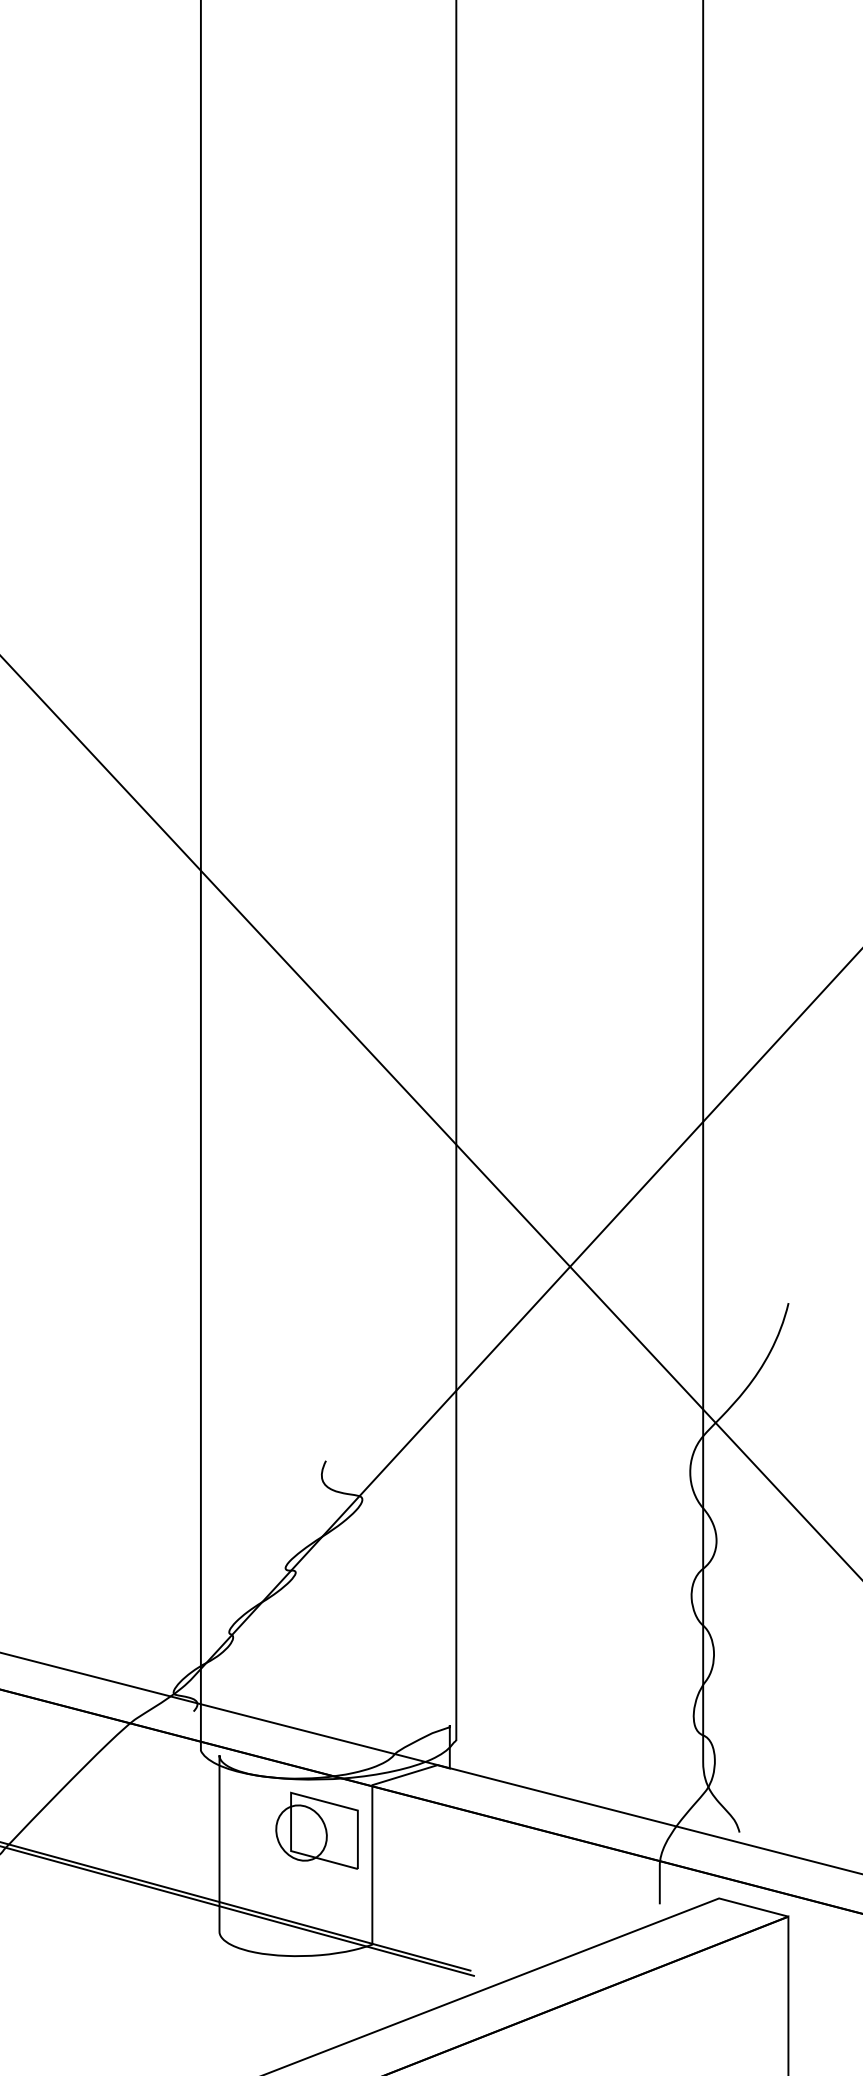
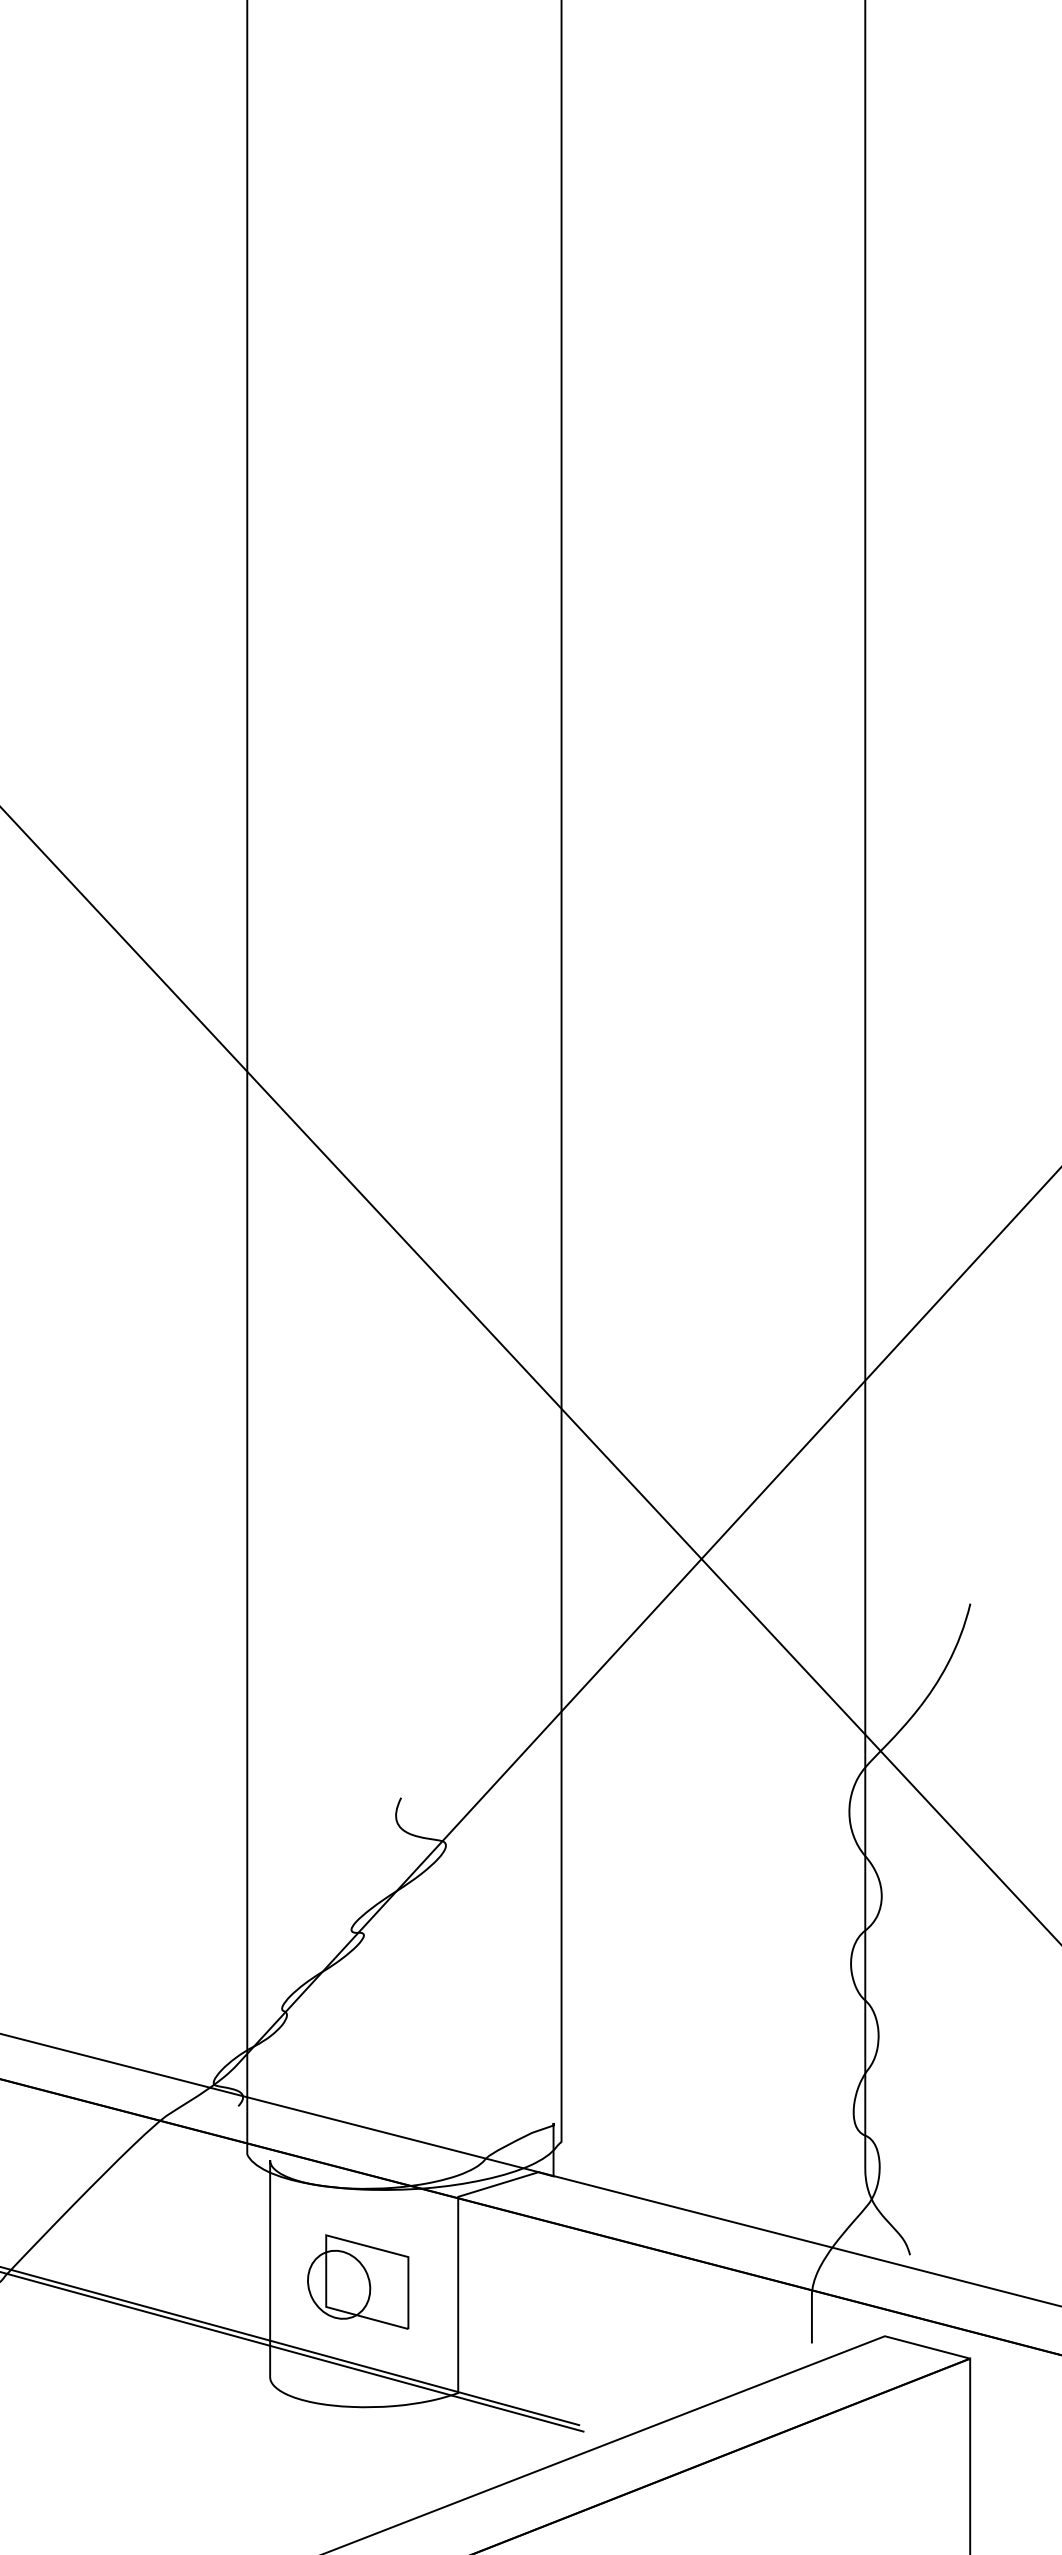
part: (317, 1830) -> (358, 2281), moved

